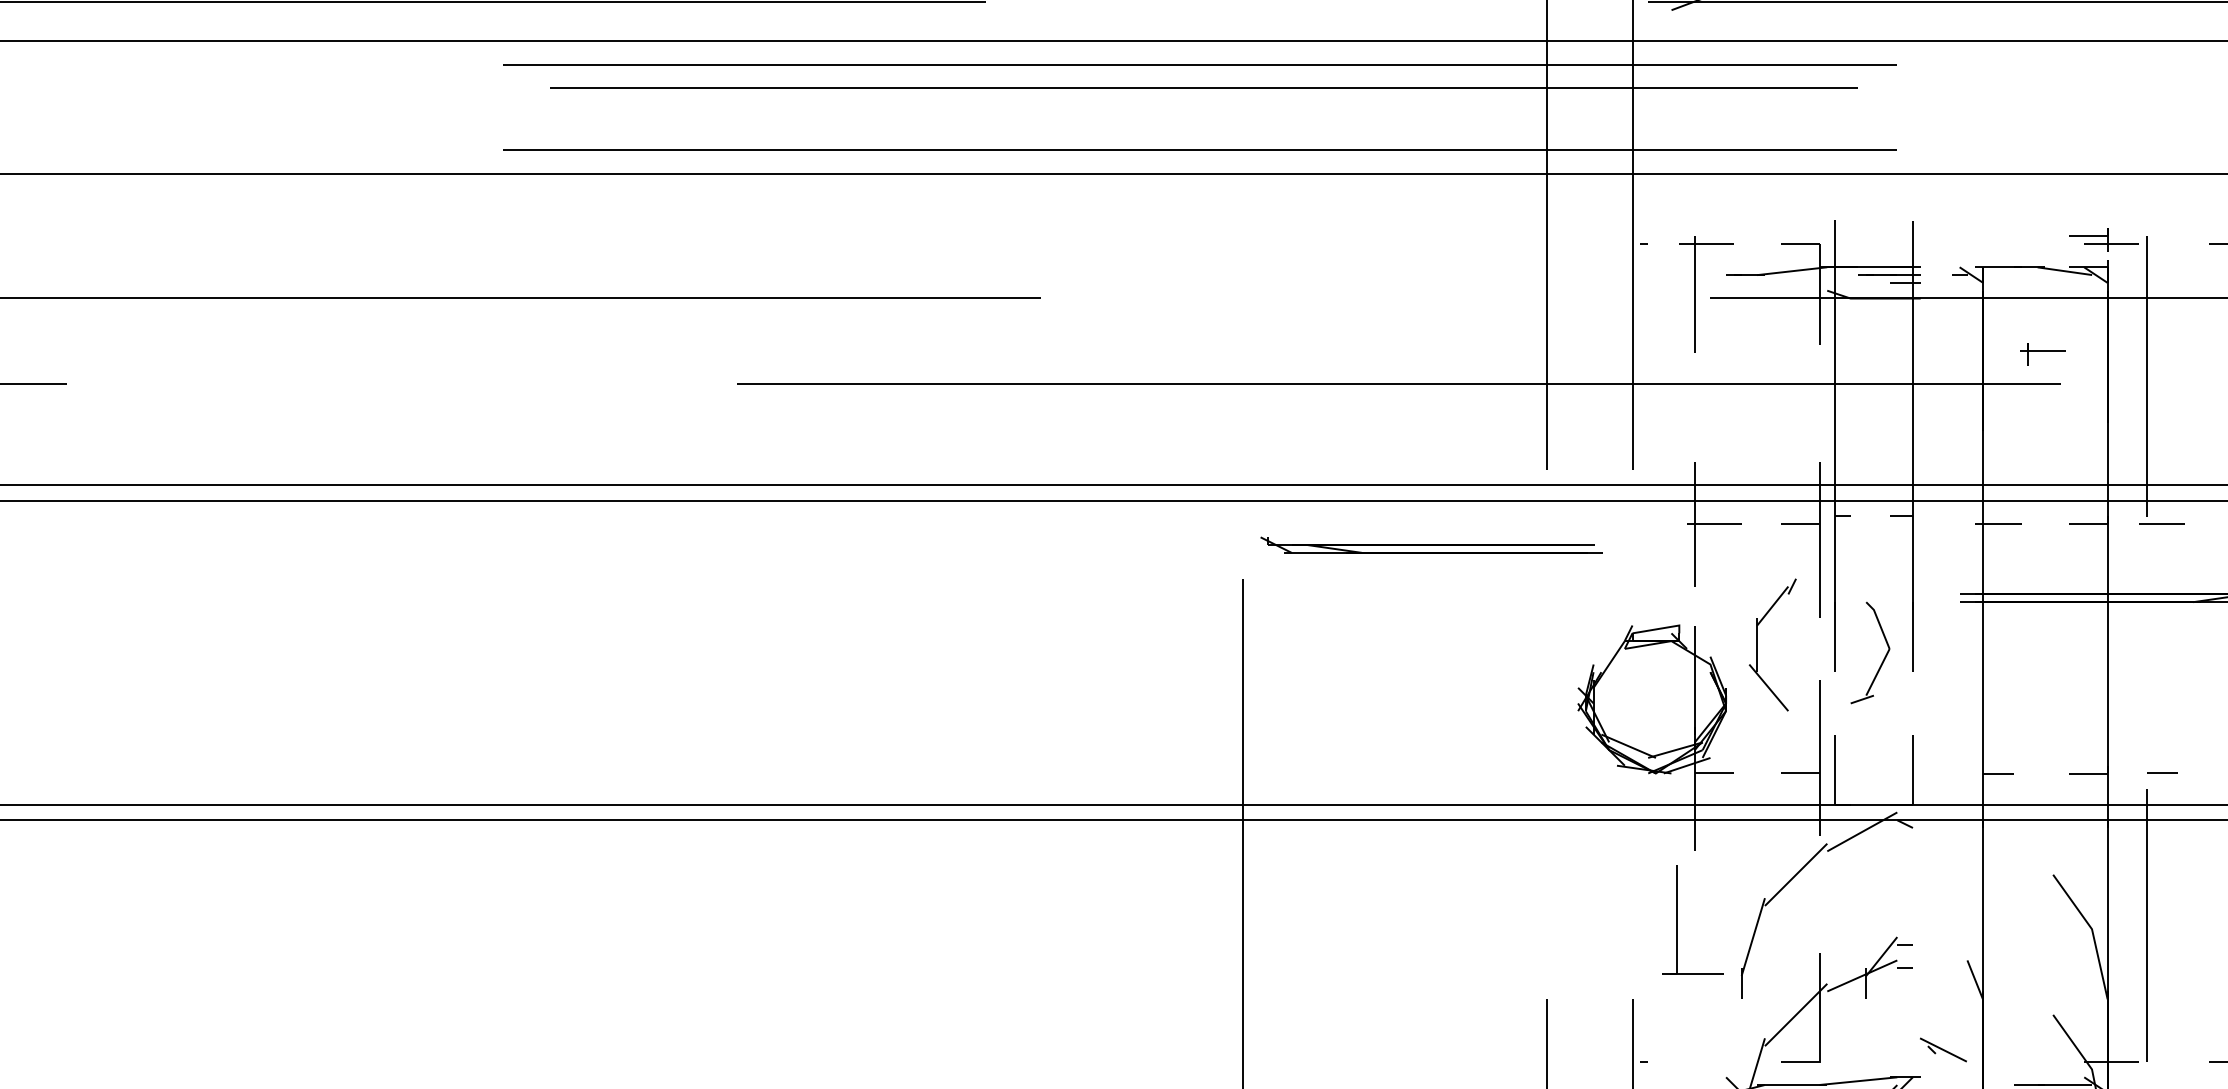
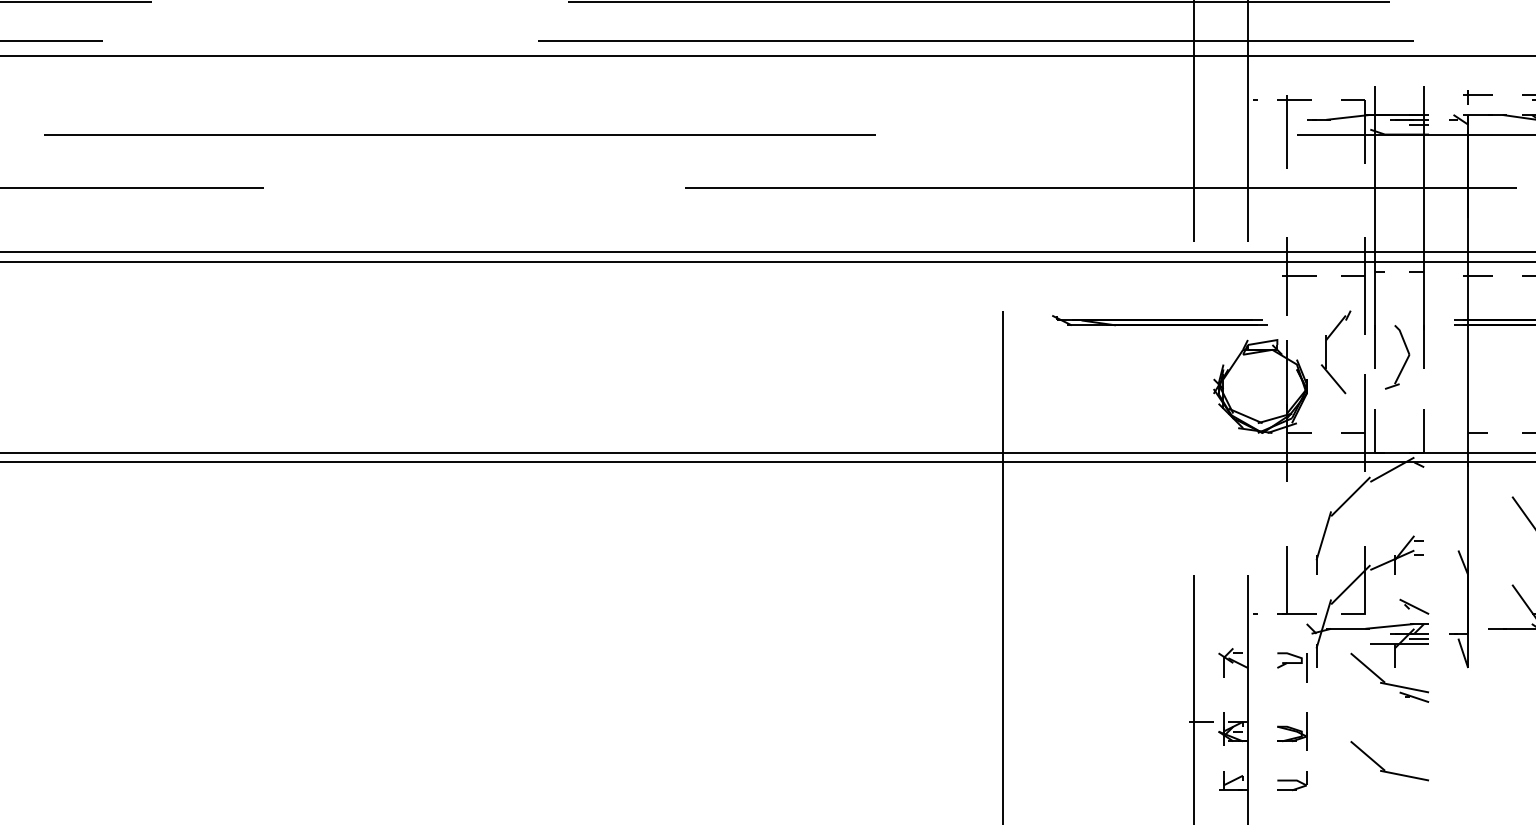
part: (2042, 354) -> (1477, 97), moved
part: (1431, 545) -> (1159, 320), moved
part: (1677, 920) -> (1287, 580), moved
part: (1943, 1049) -> (1414, 606), moved

